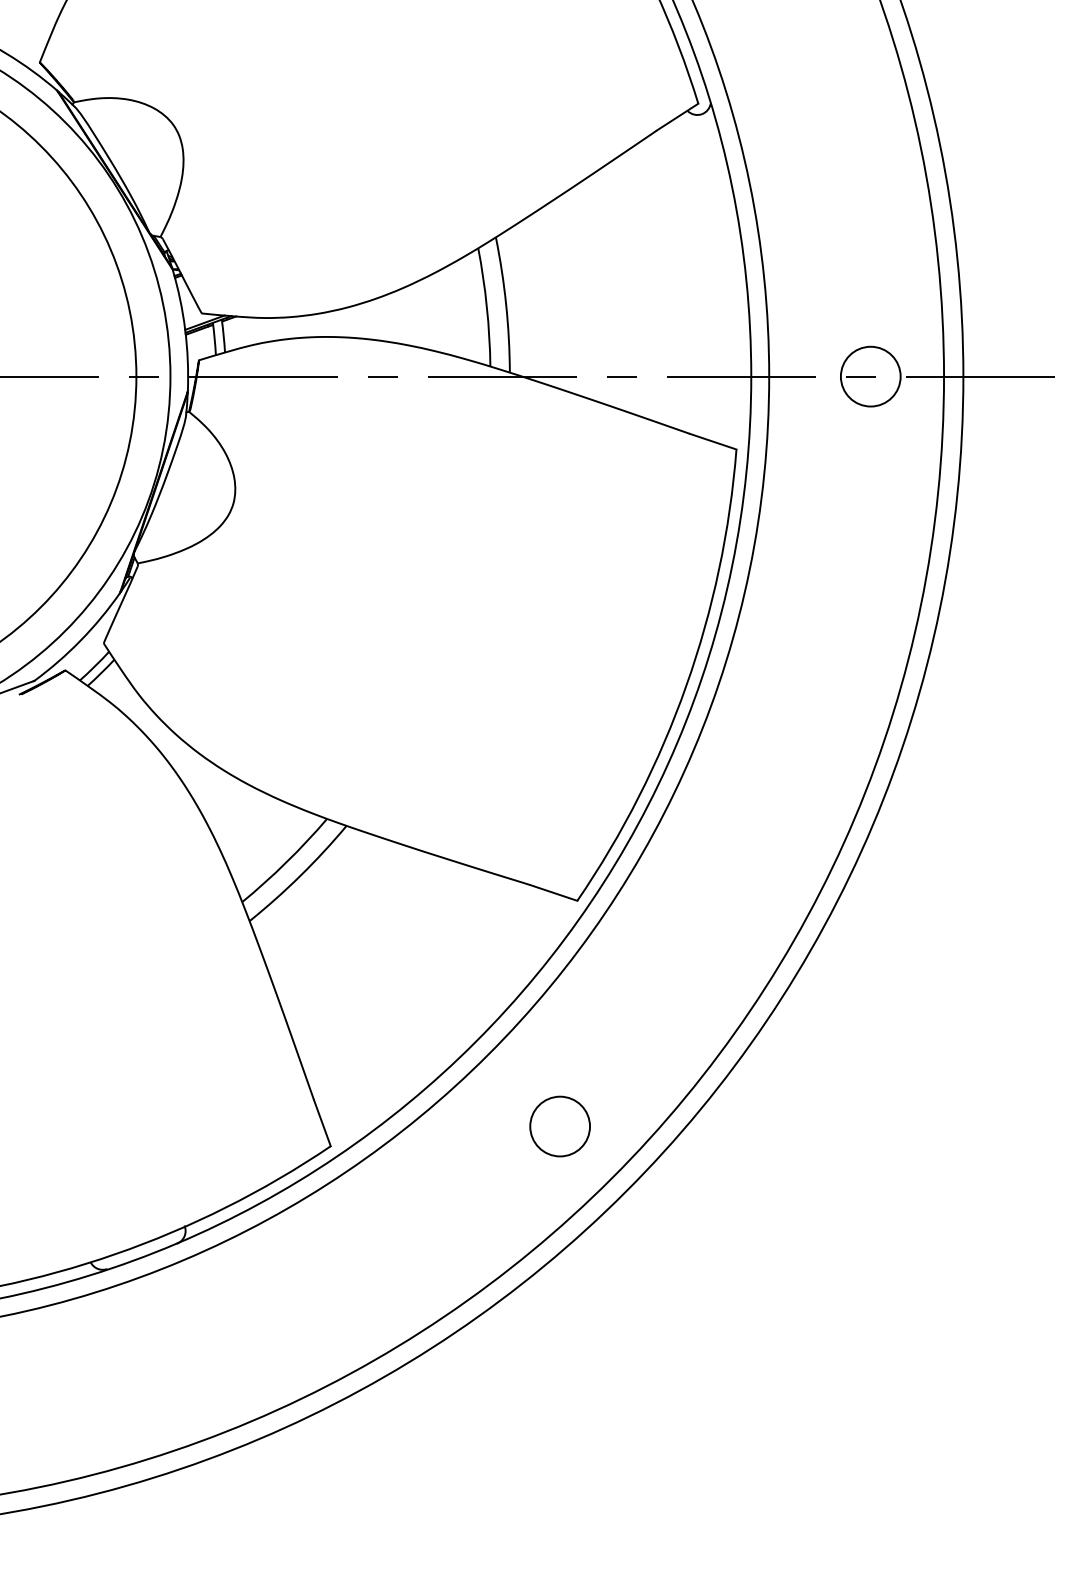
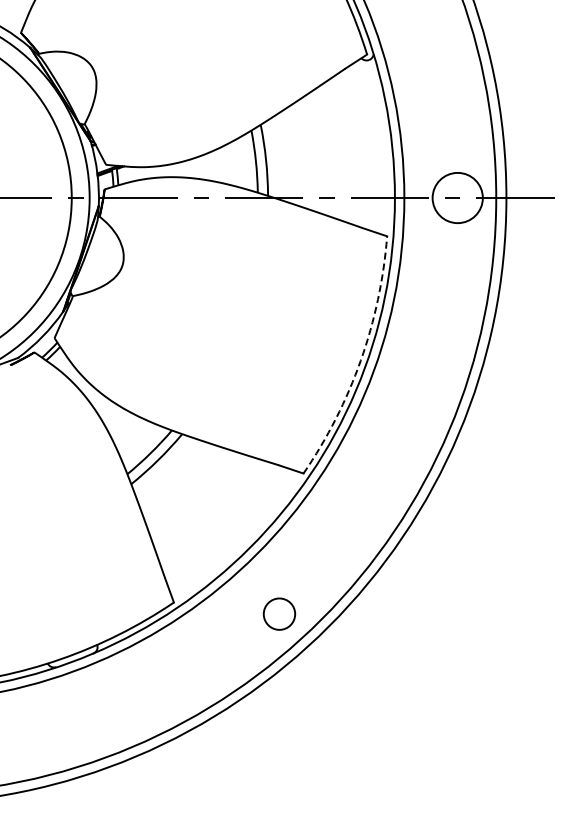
circle: (870, 375) -> (457, 197), size x1.6
arc: (685, 685) -> (360, 360), solid -> dashed
circle: (560, 1125) -> (279, 613), moved

